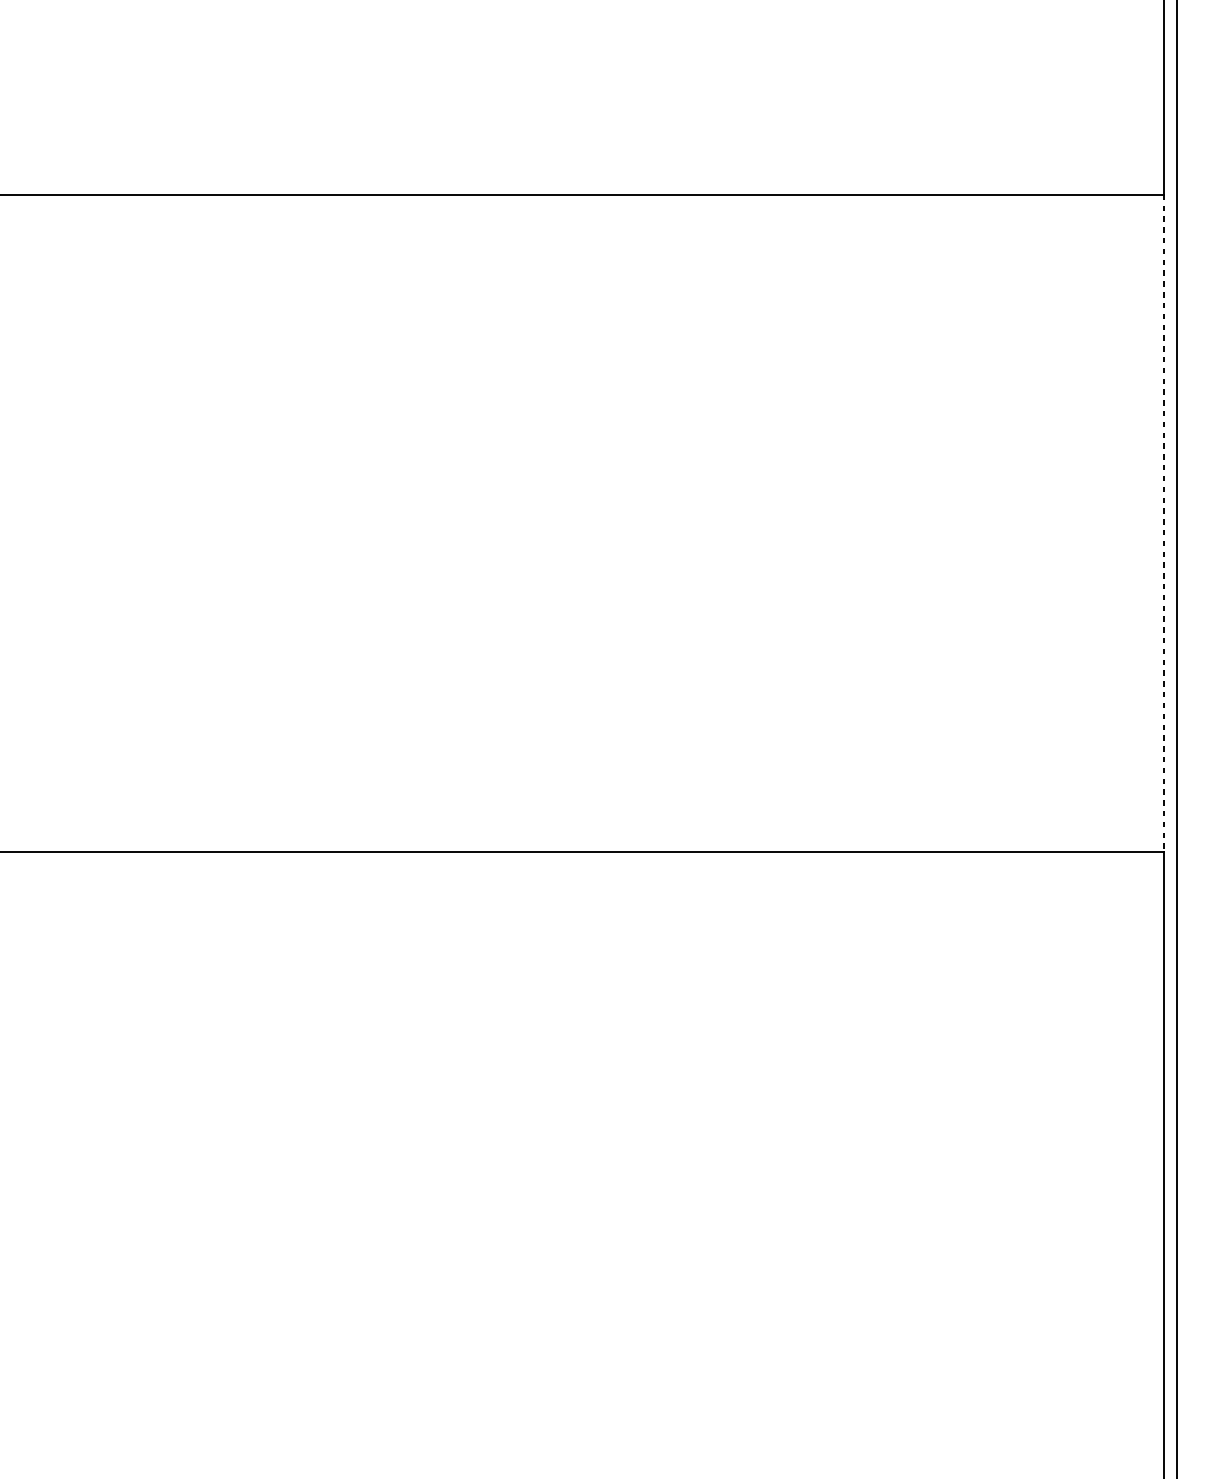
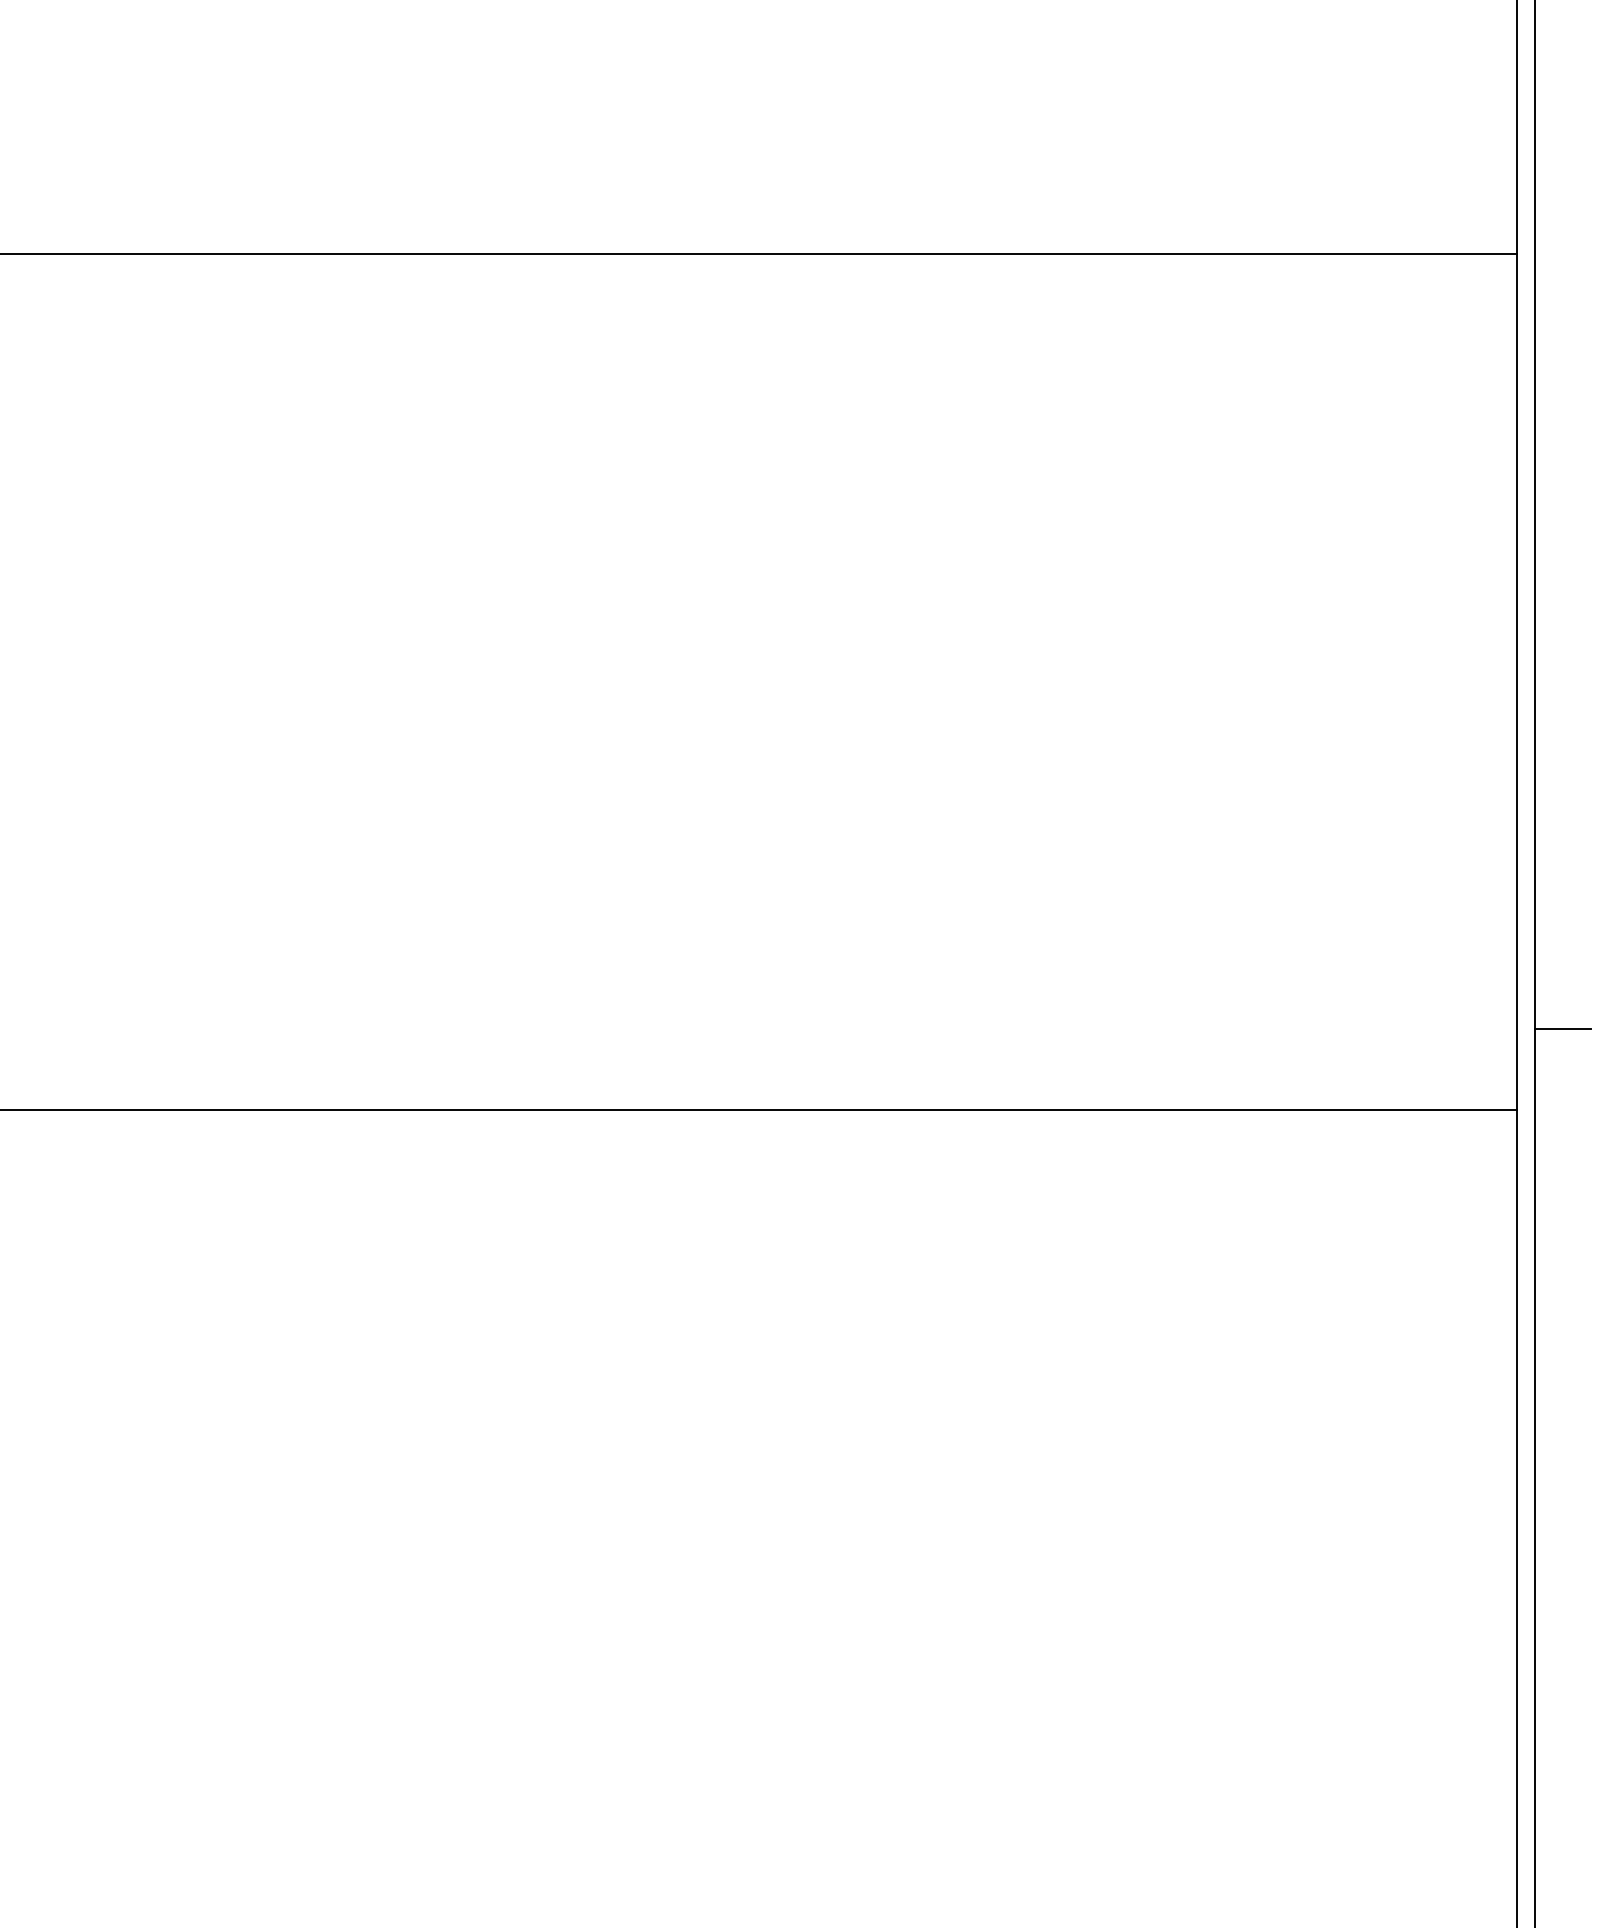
line: (1163, 523) -> (1516, 682), dashed -> solid
line: (1198, 789) -> (1562, 1029), added

